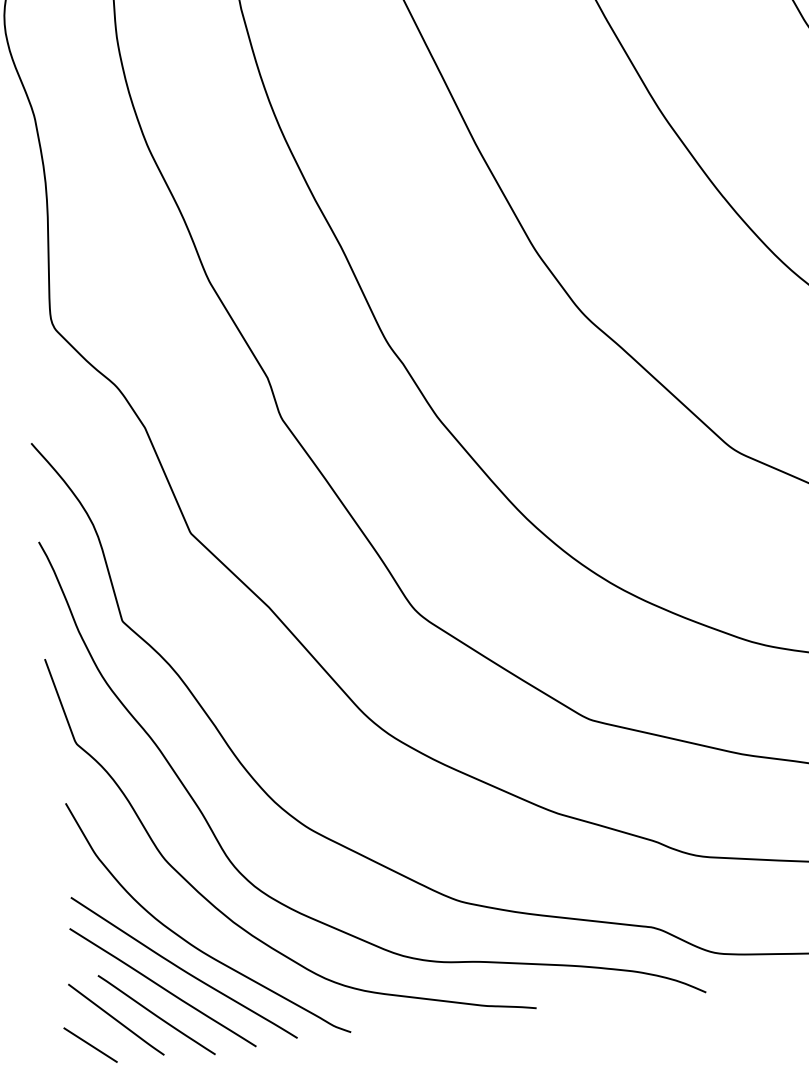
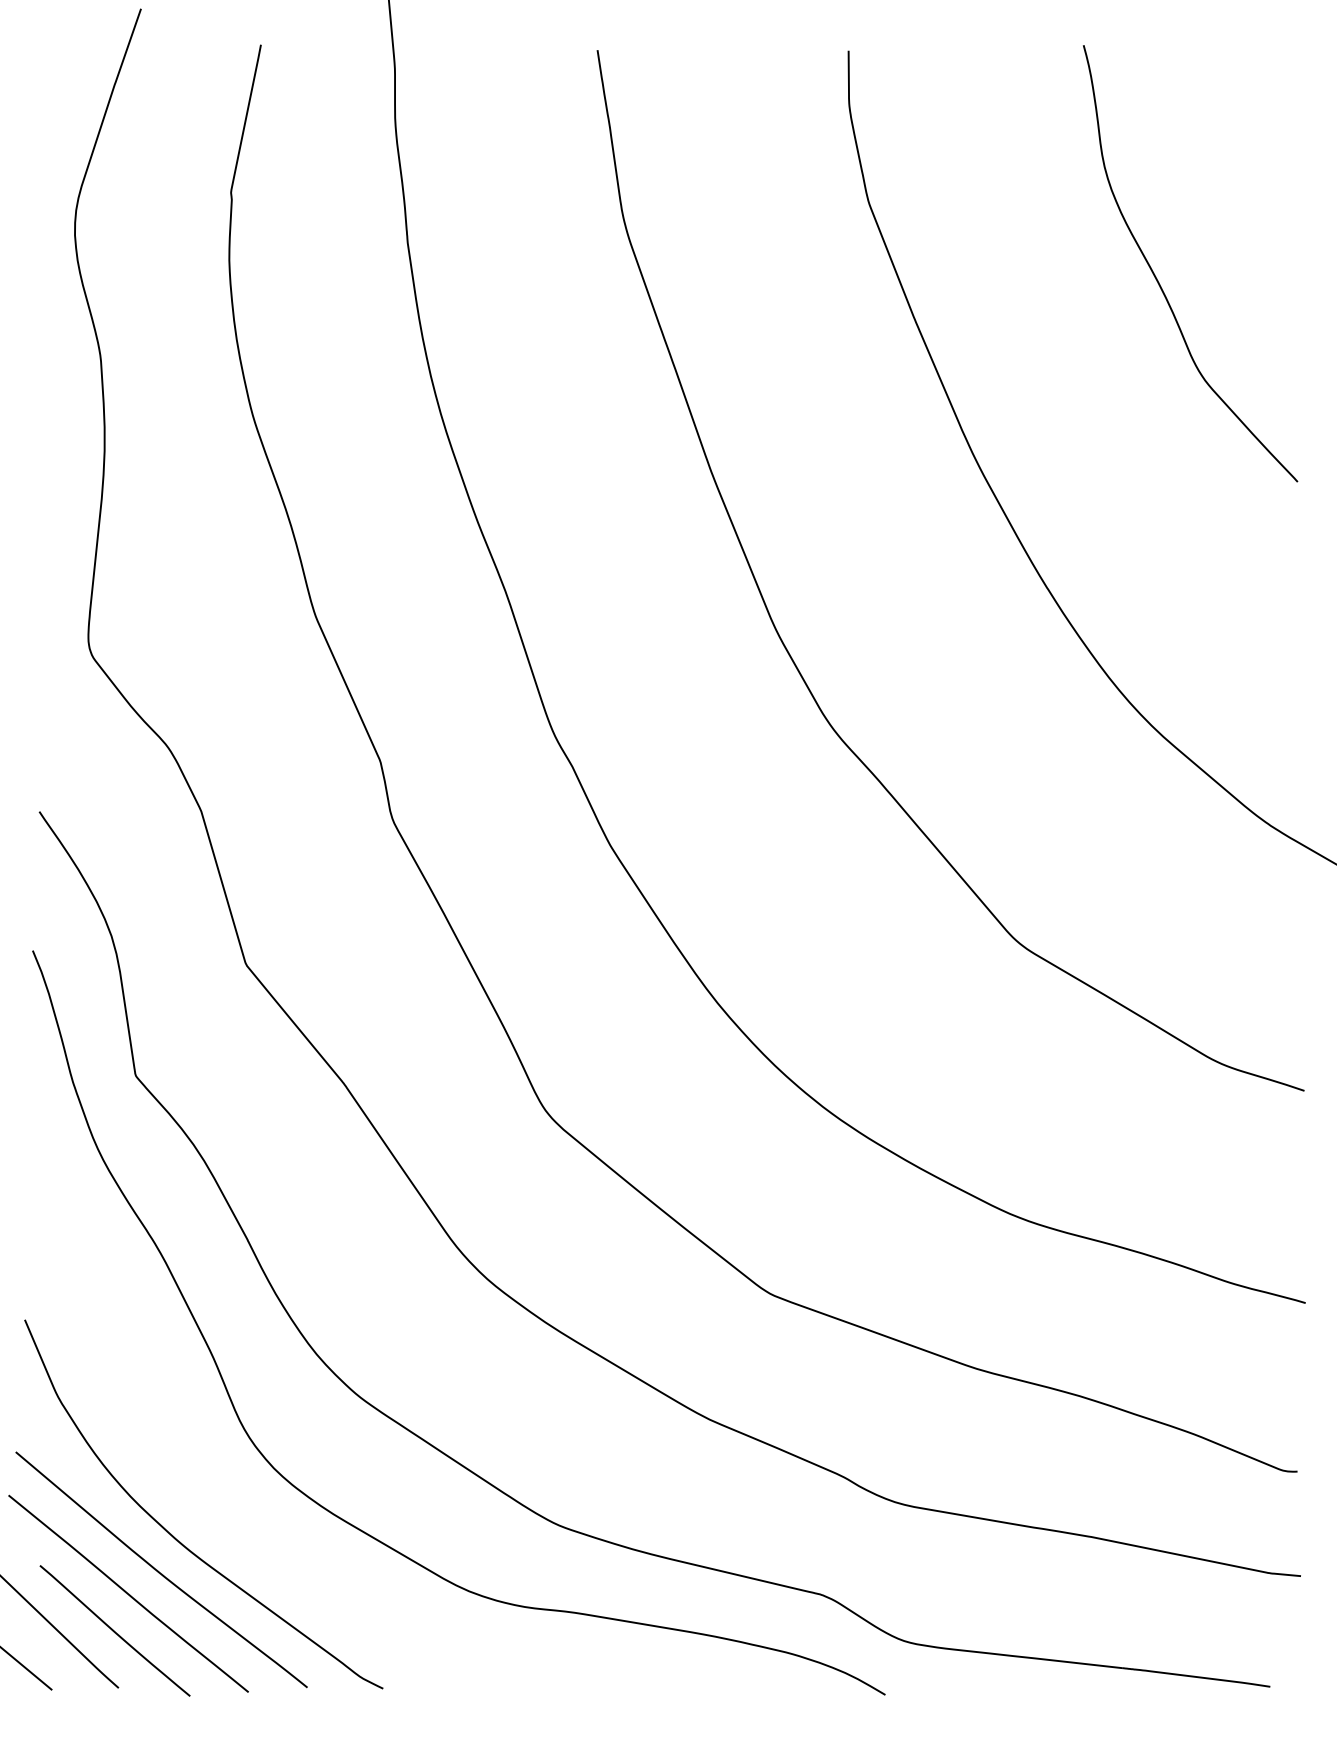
curve: (223, 913) -> (226, 1500), removed

